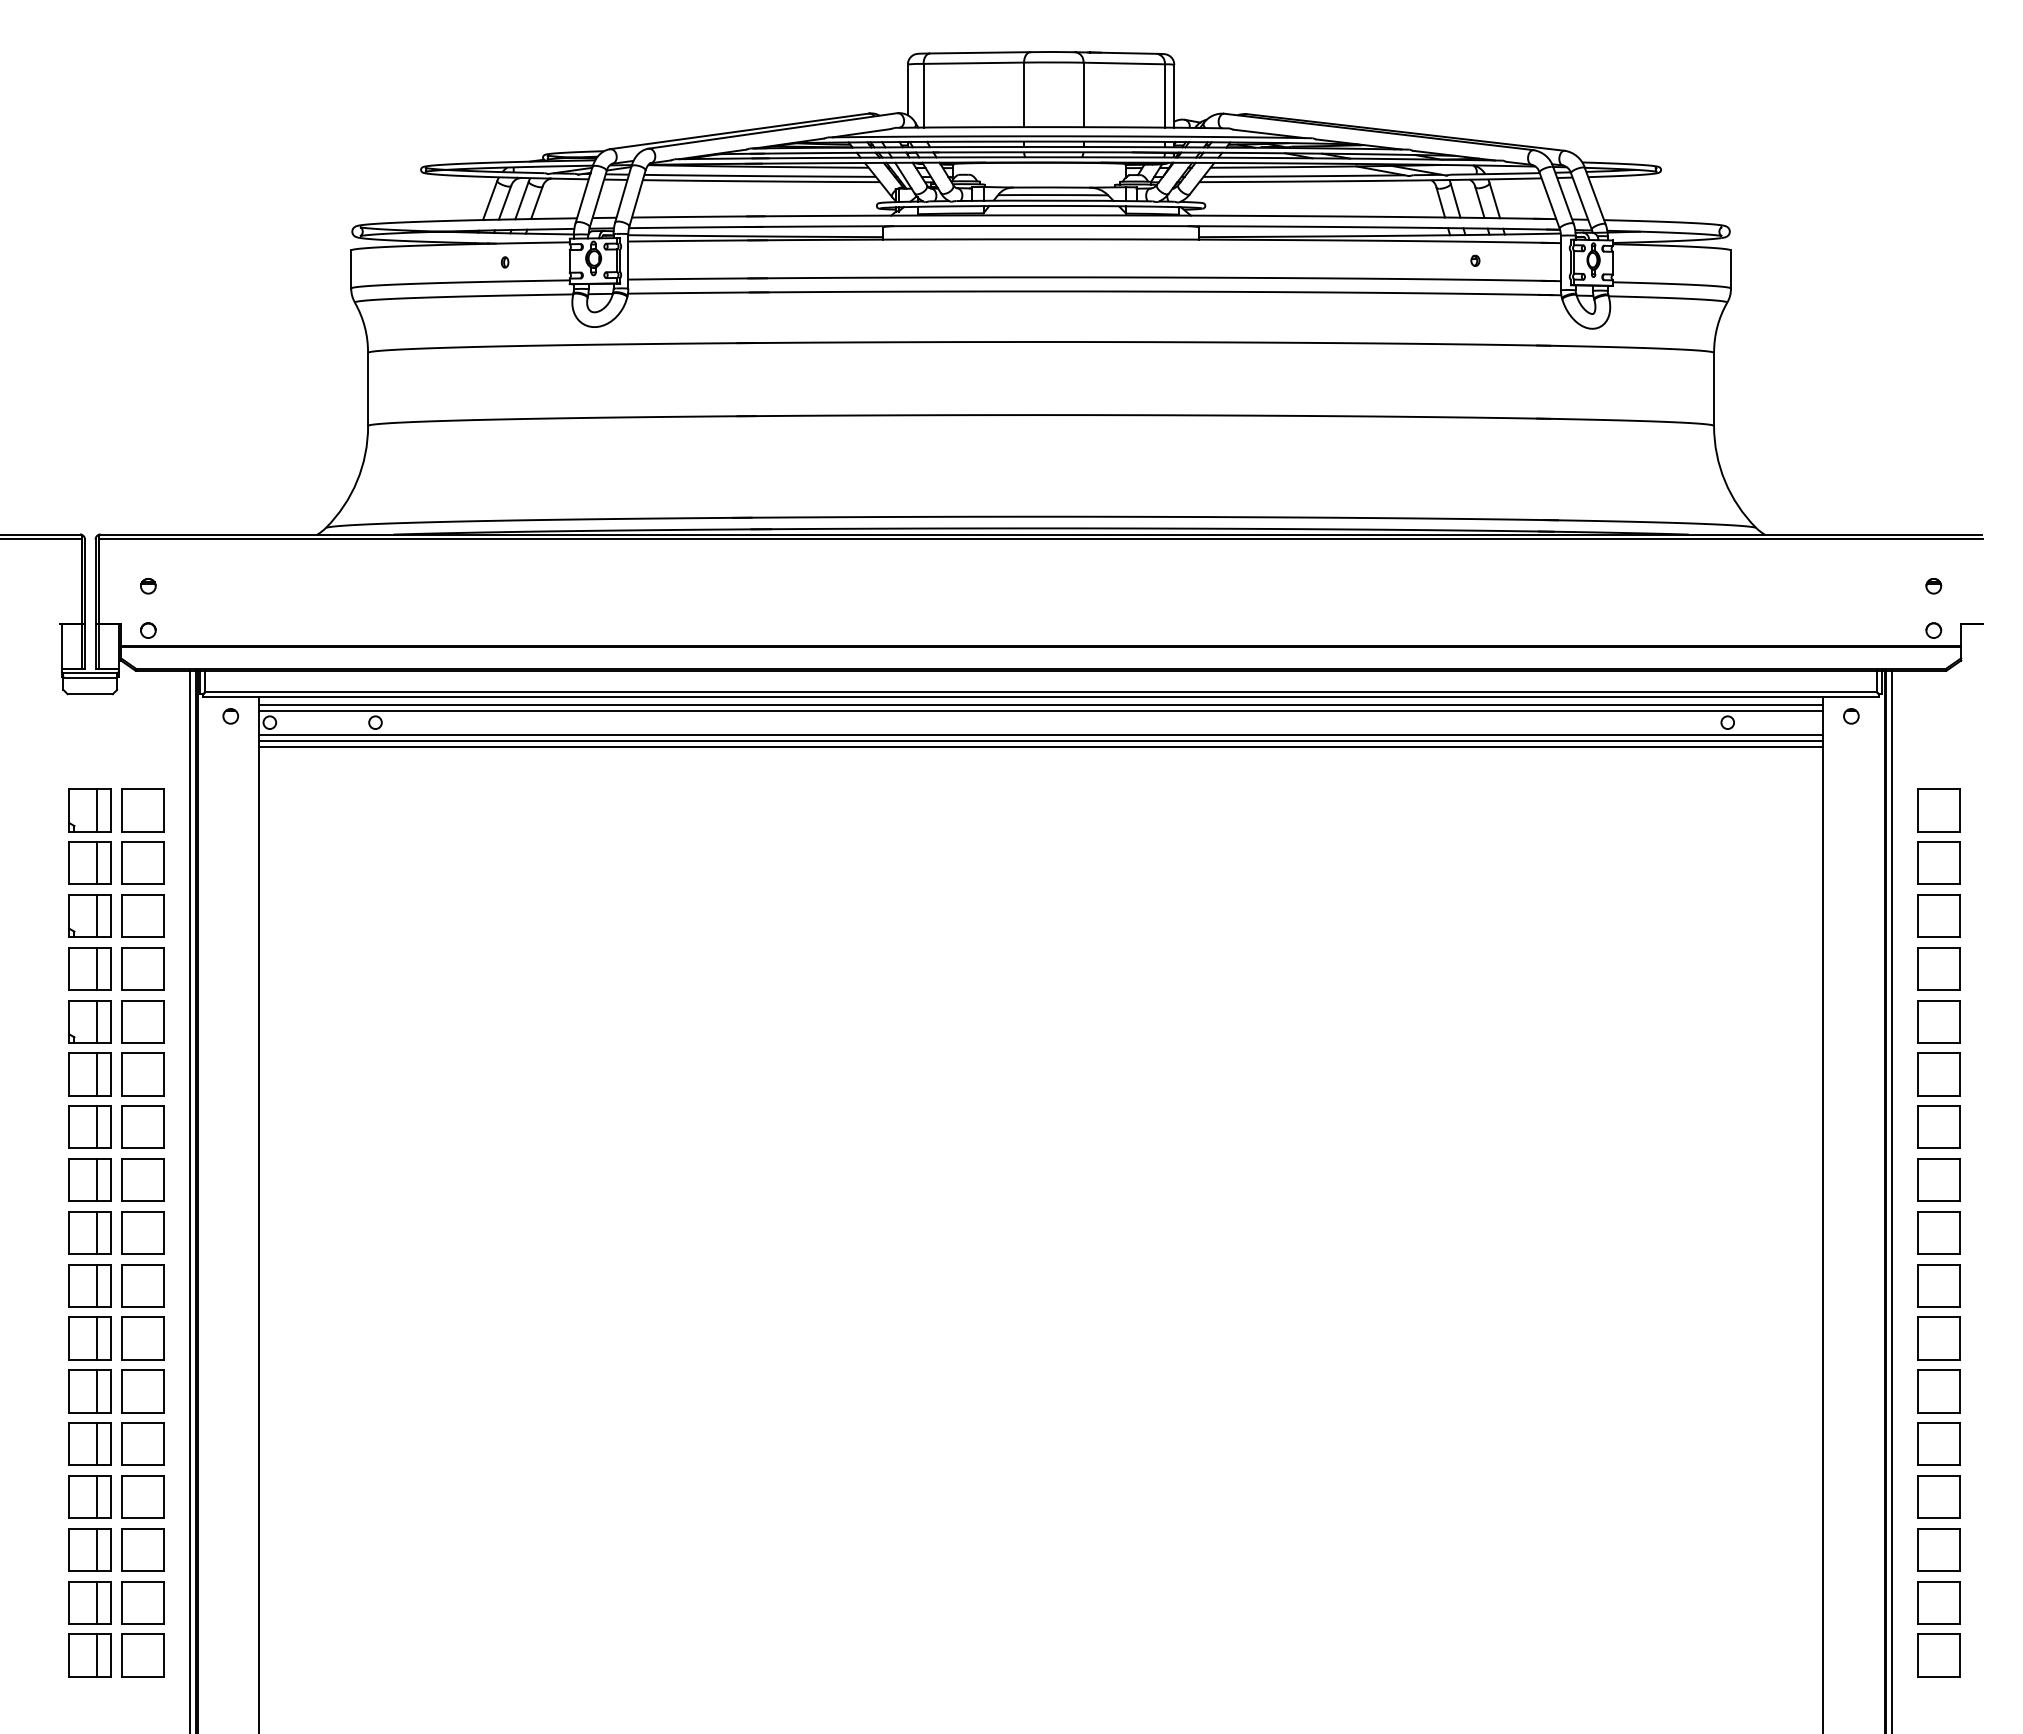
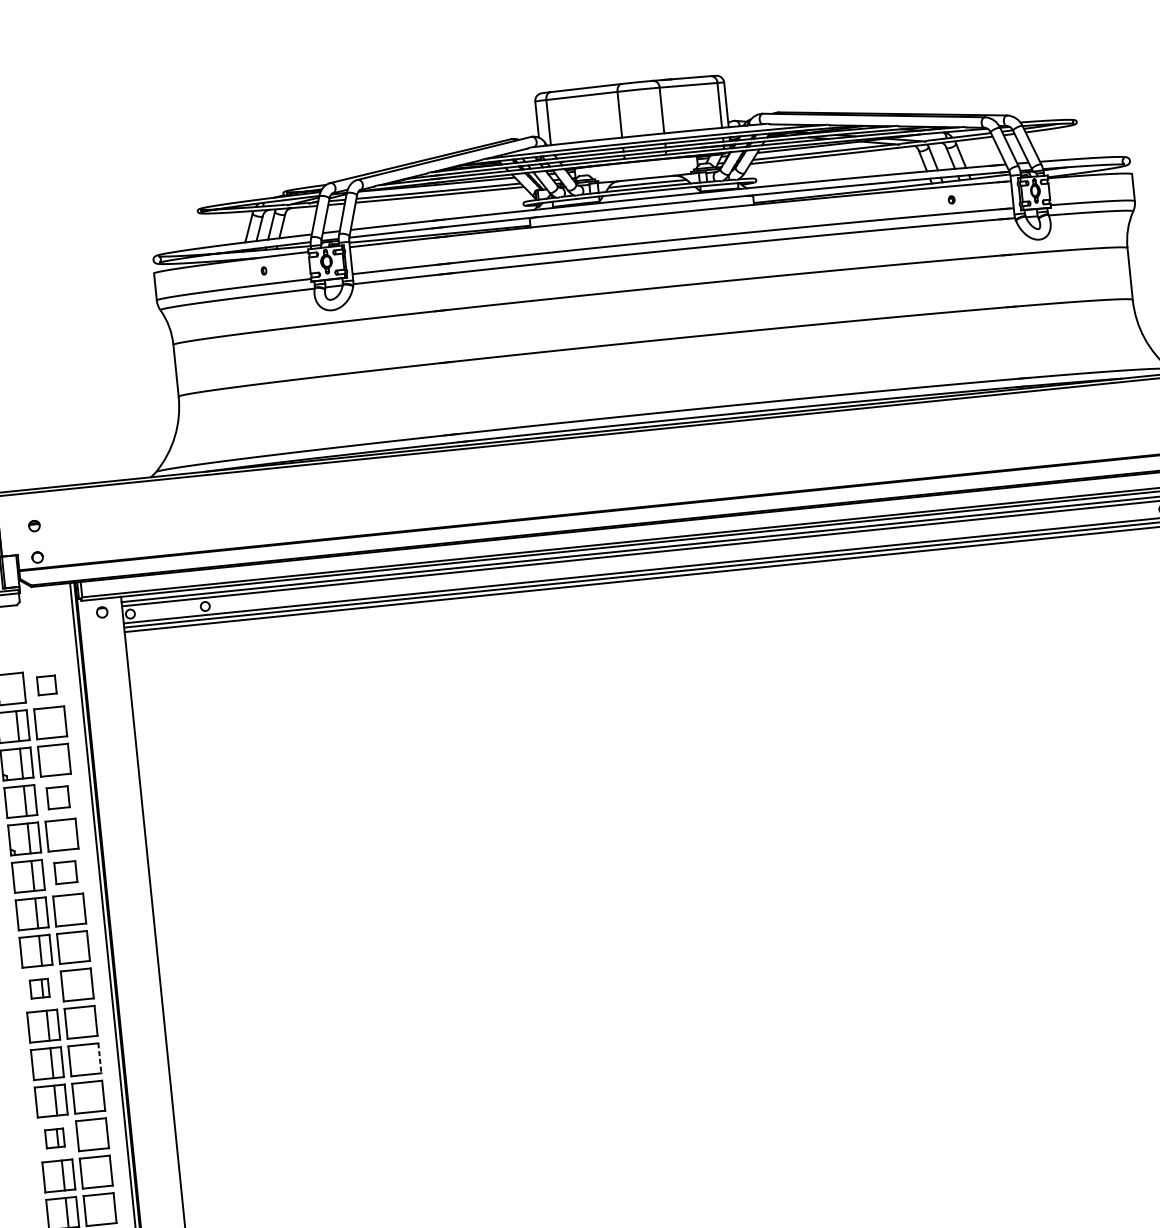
line: (96, 810) -> (13, 688), removed
part: (142, 810) -> (46, 685), size x0.6
part: (142, 968) -> (57, 797), size x0.7
part: (142, 1074) -> (65, 872), size x0.7
part: (89, 1232) -> (39, 988), size x0.6
line: (164, 1339) -> (100, 1058), solid -> dashed
part: (89, 1443) -> (54, 1138), size x0.6

